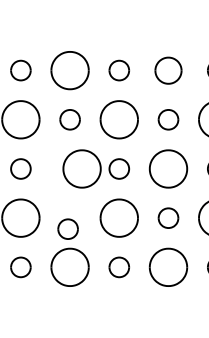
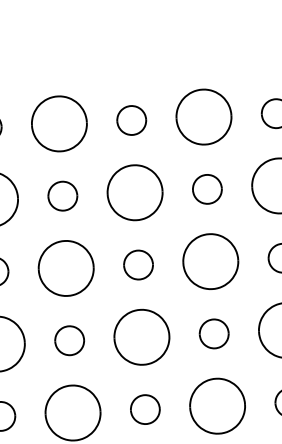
part: (168, 70) -> (203, 116), size x1.43
part: (81, 168) -> (65, 267), moved
part: (67, 228) -> (68, 339), moved

